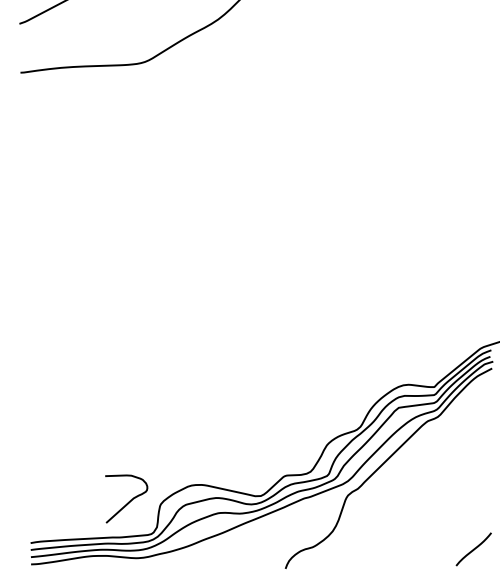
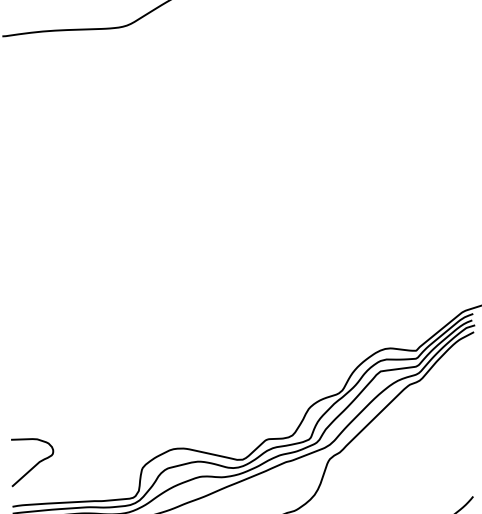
curve: (129, 500) -> (35, 464), moved

